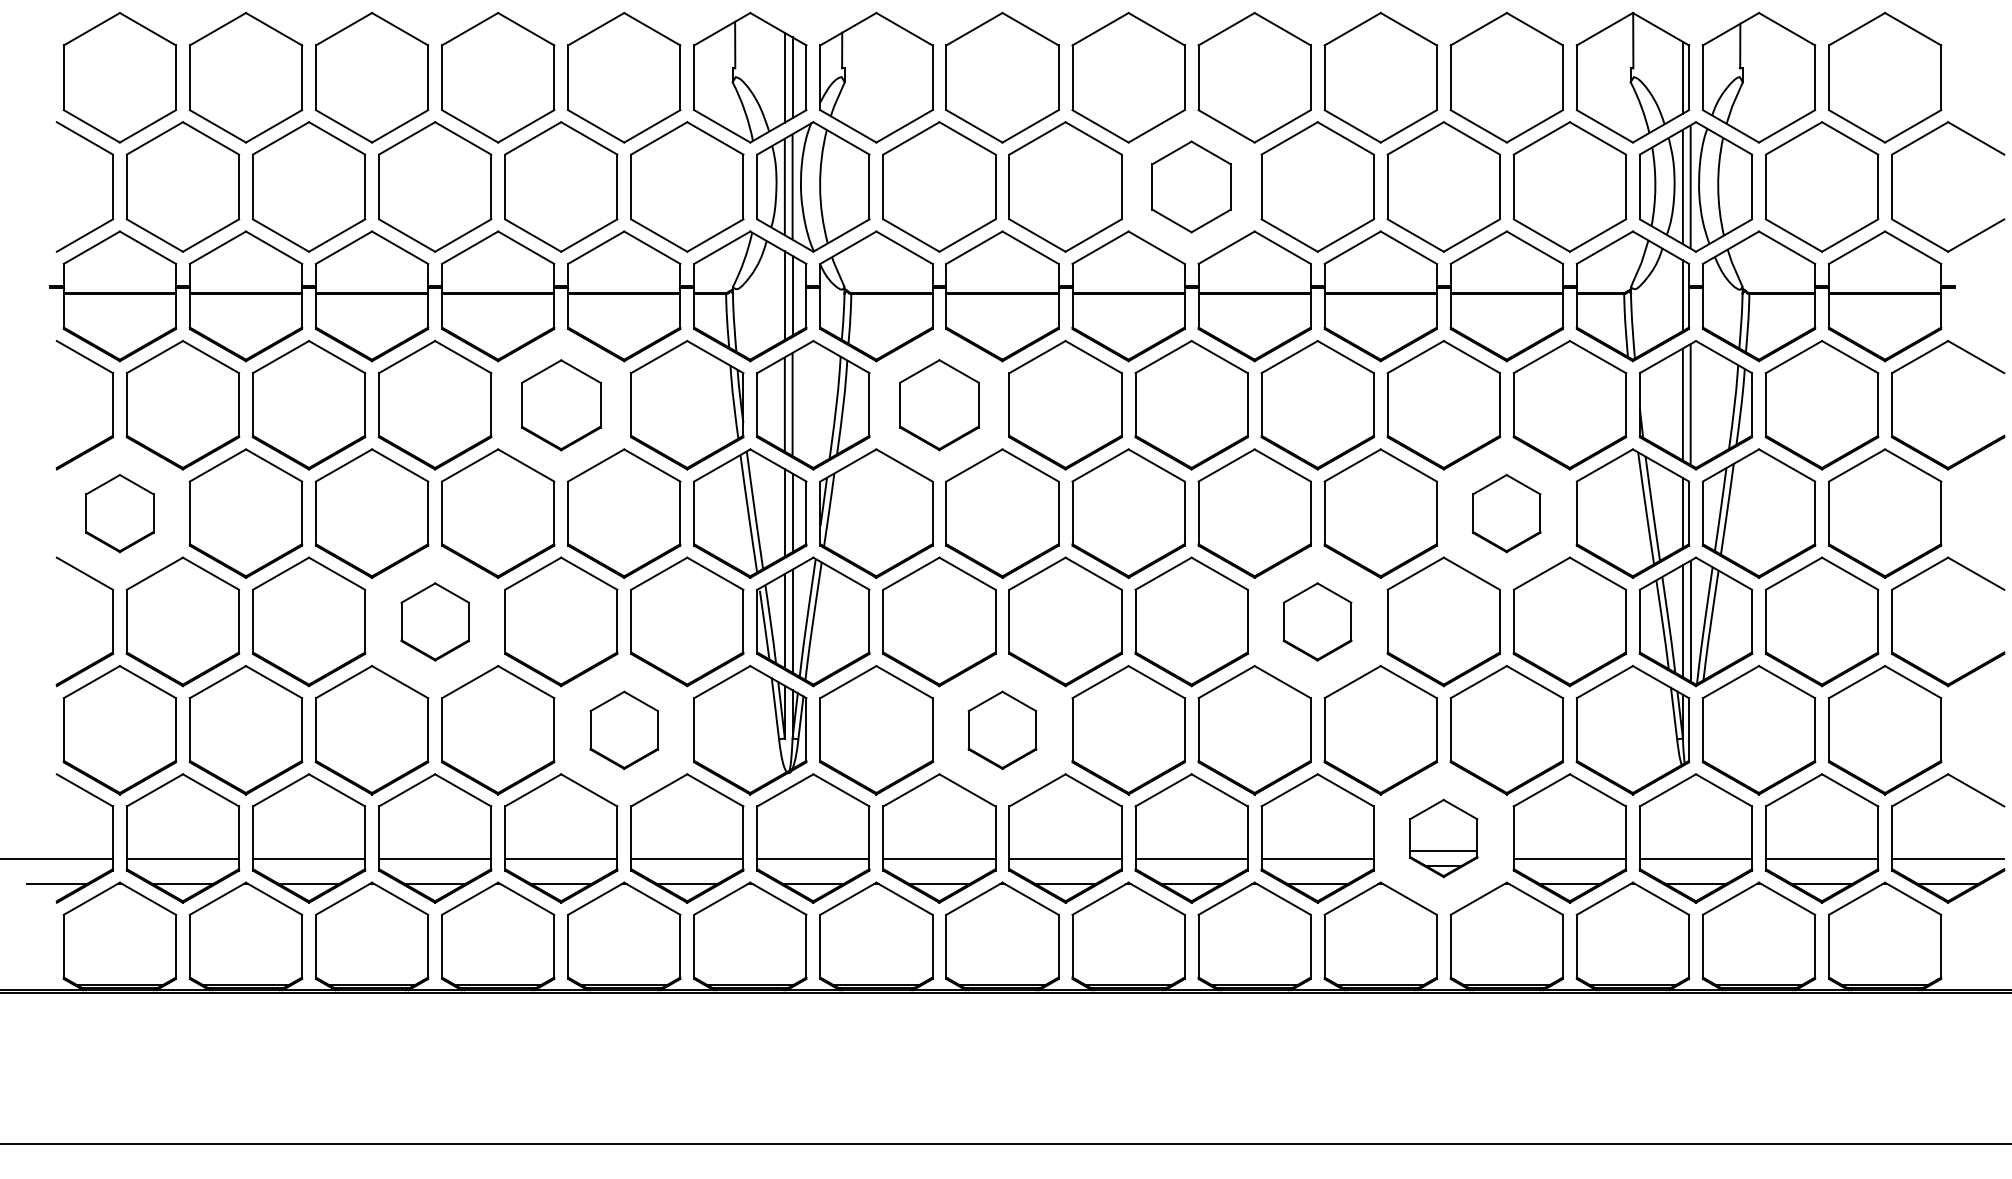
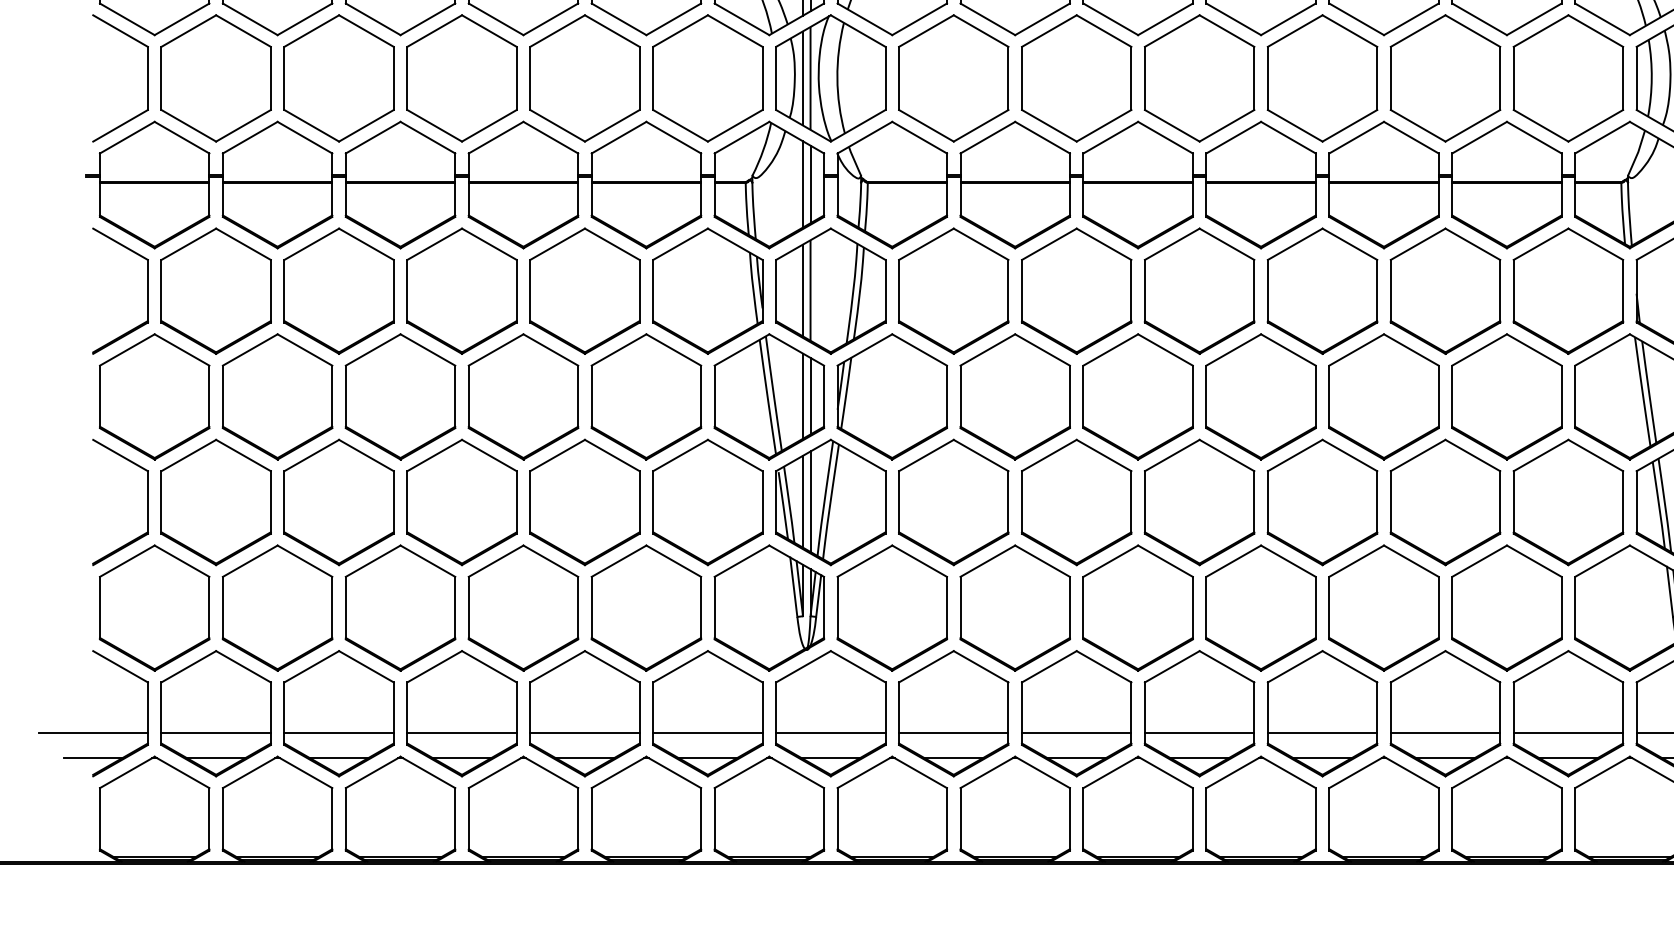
part: (1191, 186) -> (1199, 77), size x1.43
part: (939, 404) -> (953, 290), size x1.43
part: (561, 405) -> (585, 291), size x1.43
part: (119, 513) -> (154, 396), size x1.67
part: (1506, 513) -> (1506, 396), size x1.67
part: (435, 621) -> (462, 502), size x1.67
part: (1317, 621) -> (1322, 502), size x1.67
part: (624, 730) -> (646, 608), size x1.67
part: (1002, 730) -> (1015, 608), size x1.67
part: (1443, 838) -> (1445, 713), size x1.67

